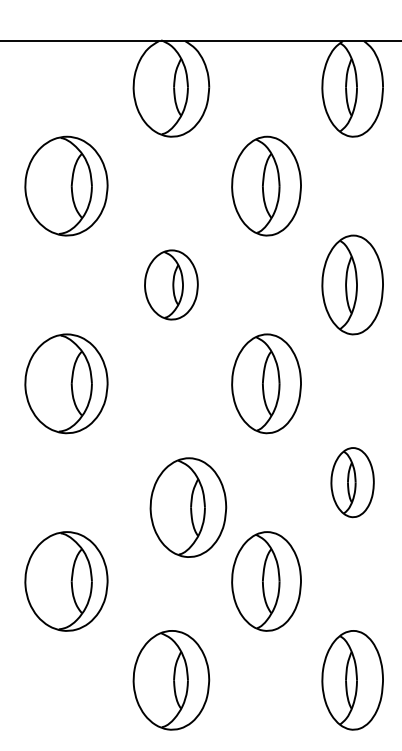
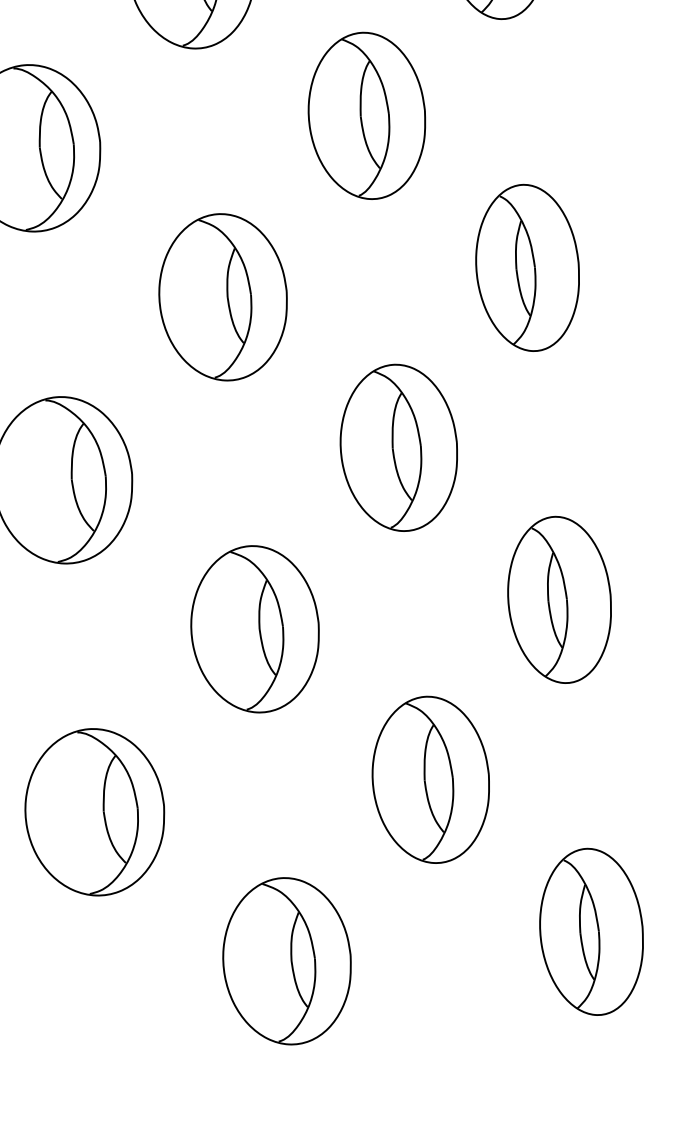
part: (171, 284) -> (223, 296), size x1.43
part: (352, 482) -> (559, 599), size x1.43
part: (188, 507) -> (255, 629), moved

